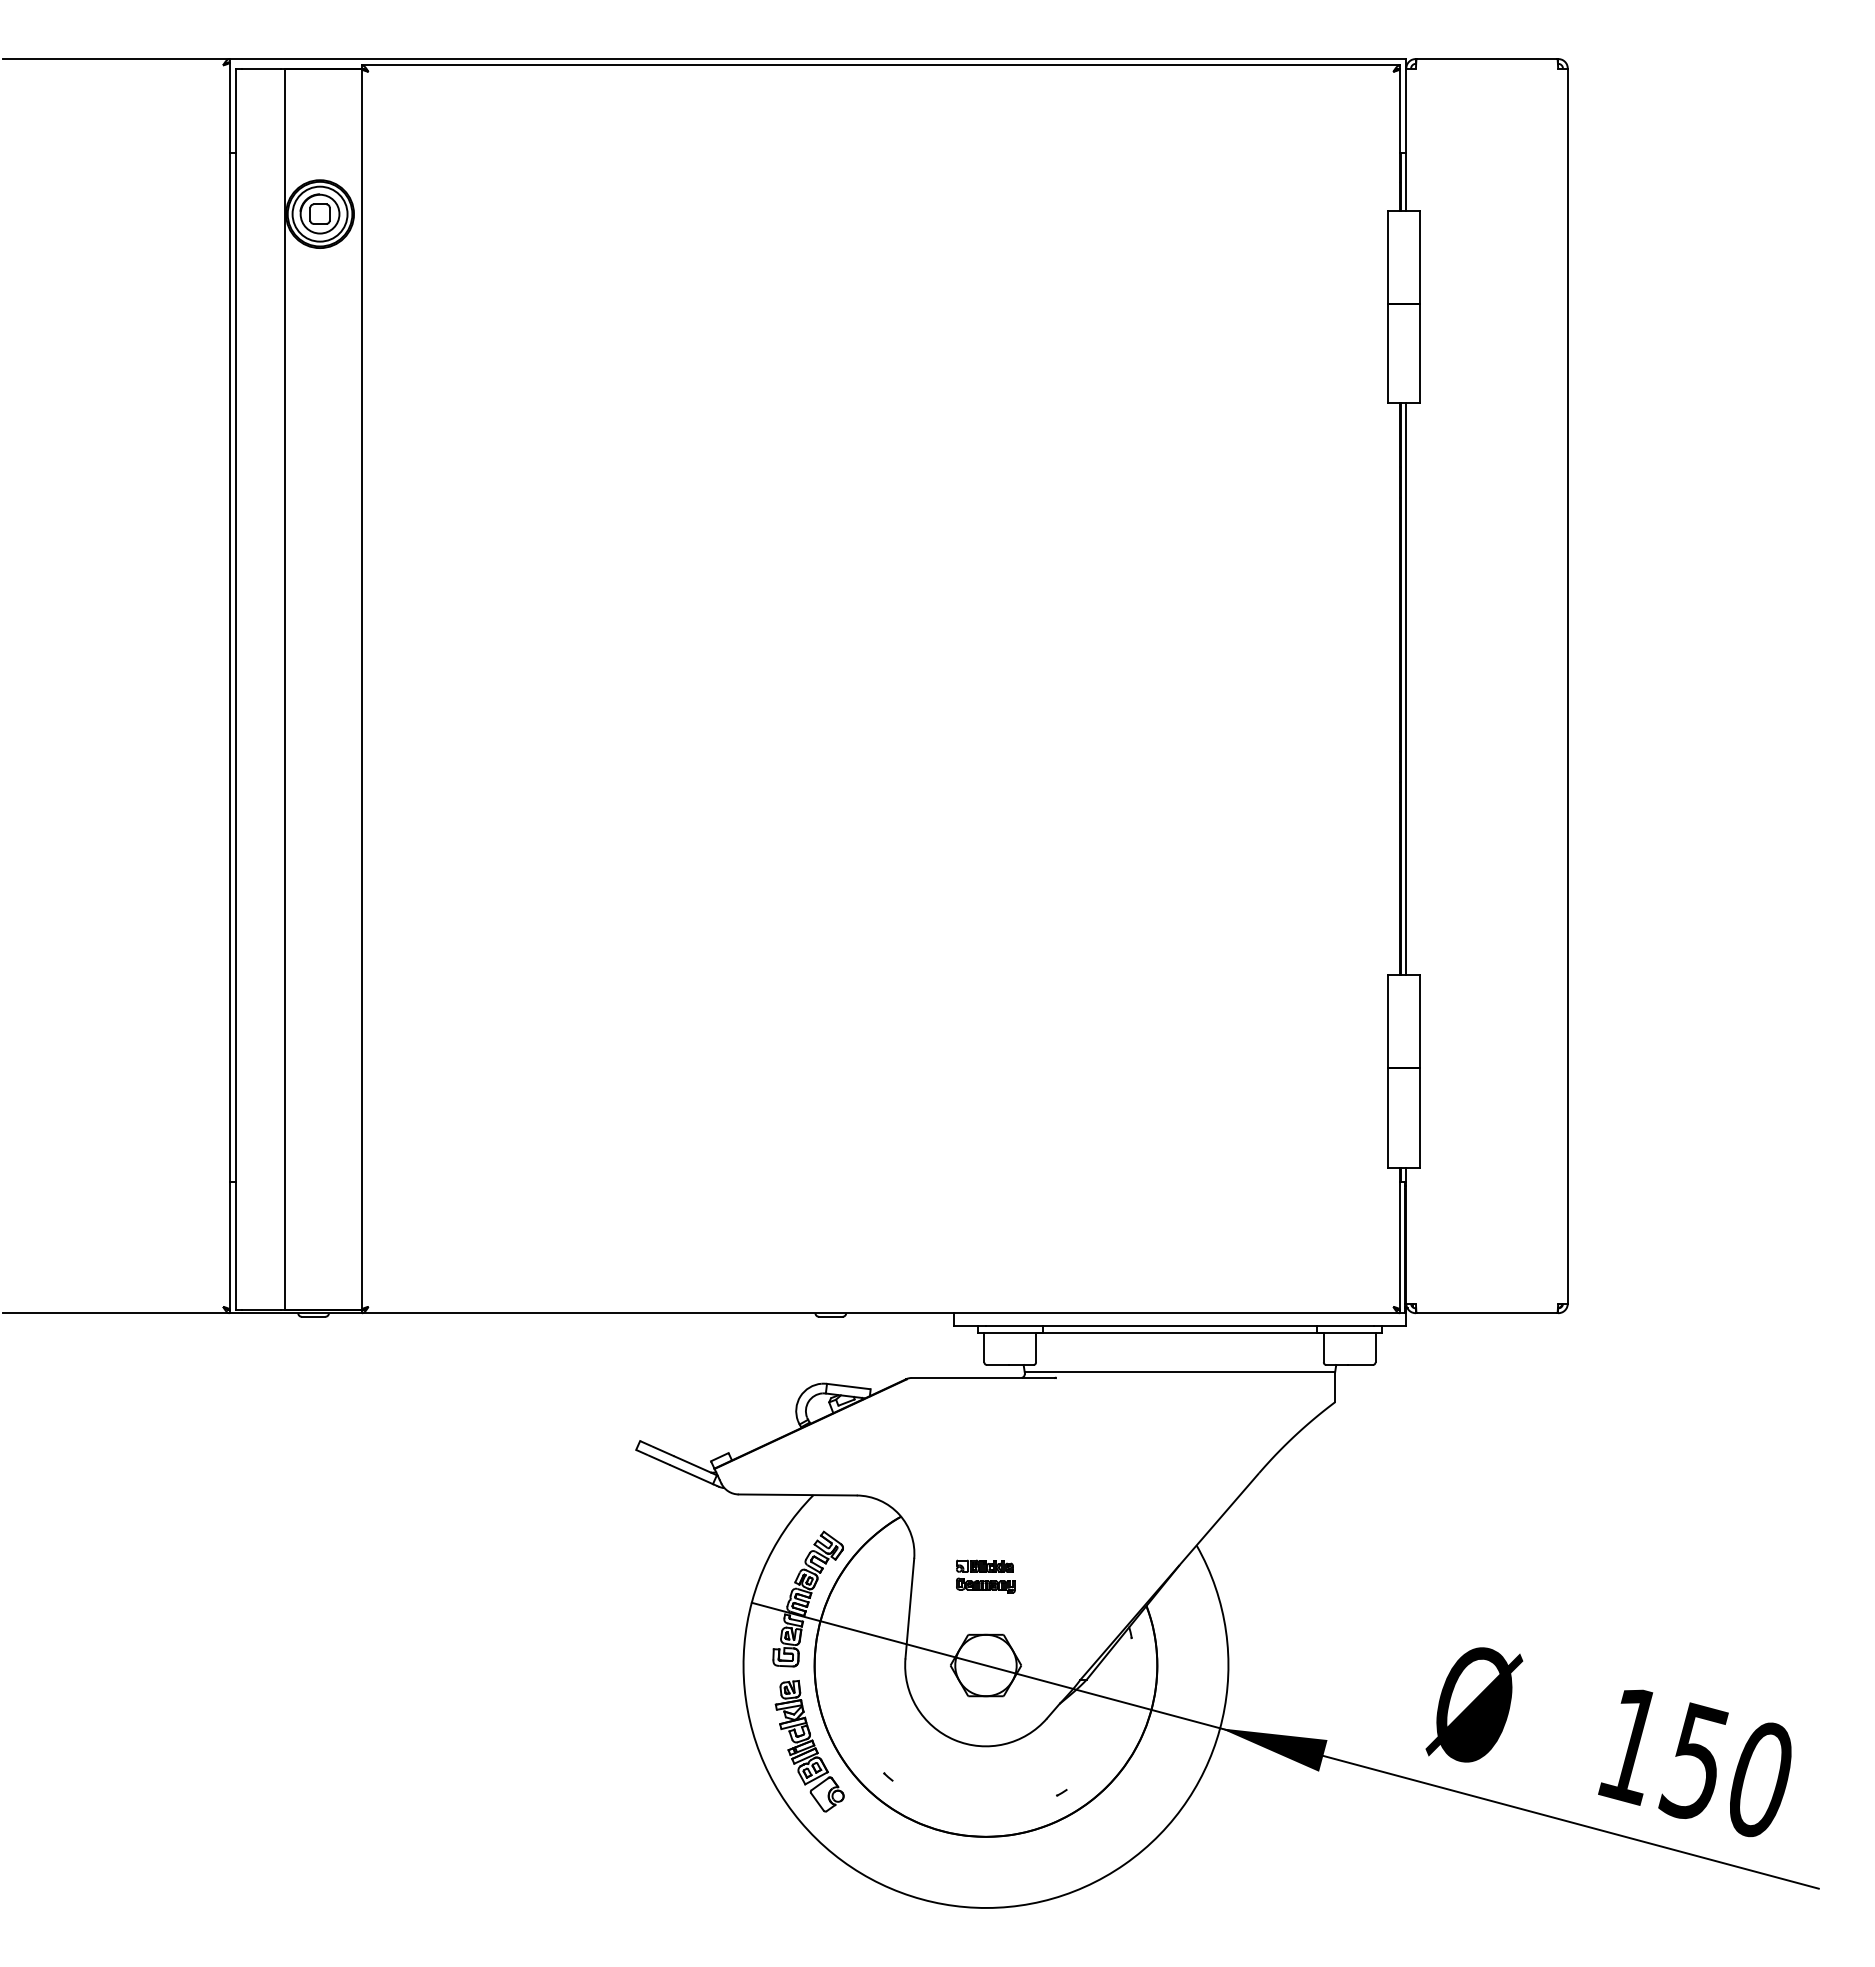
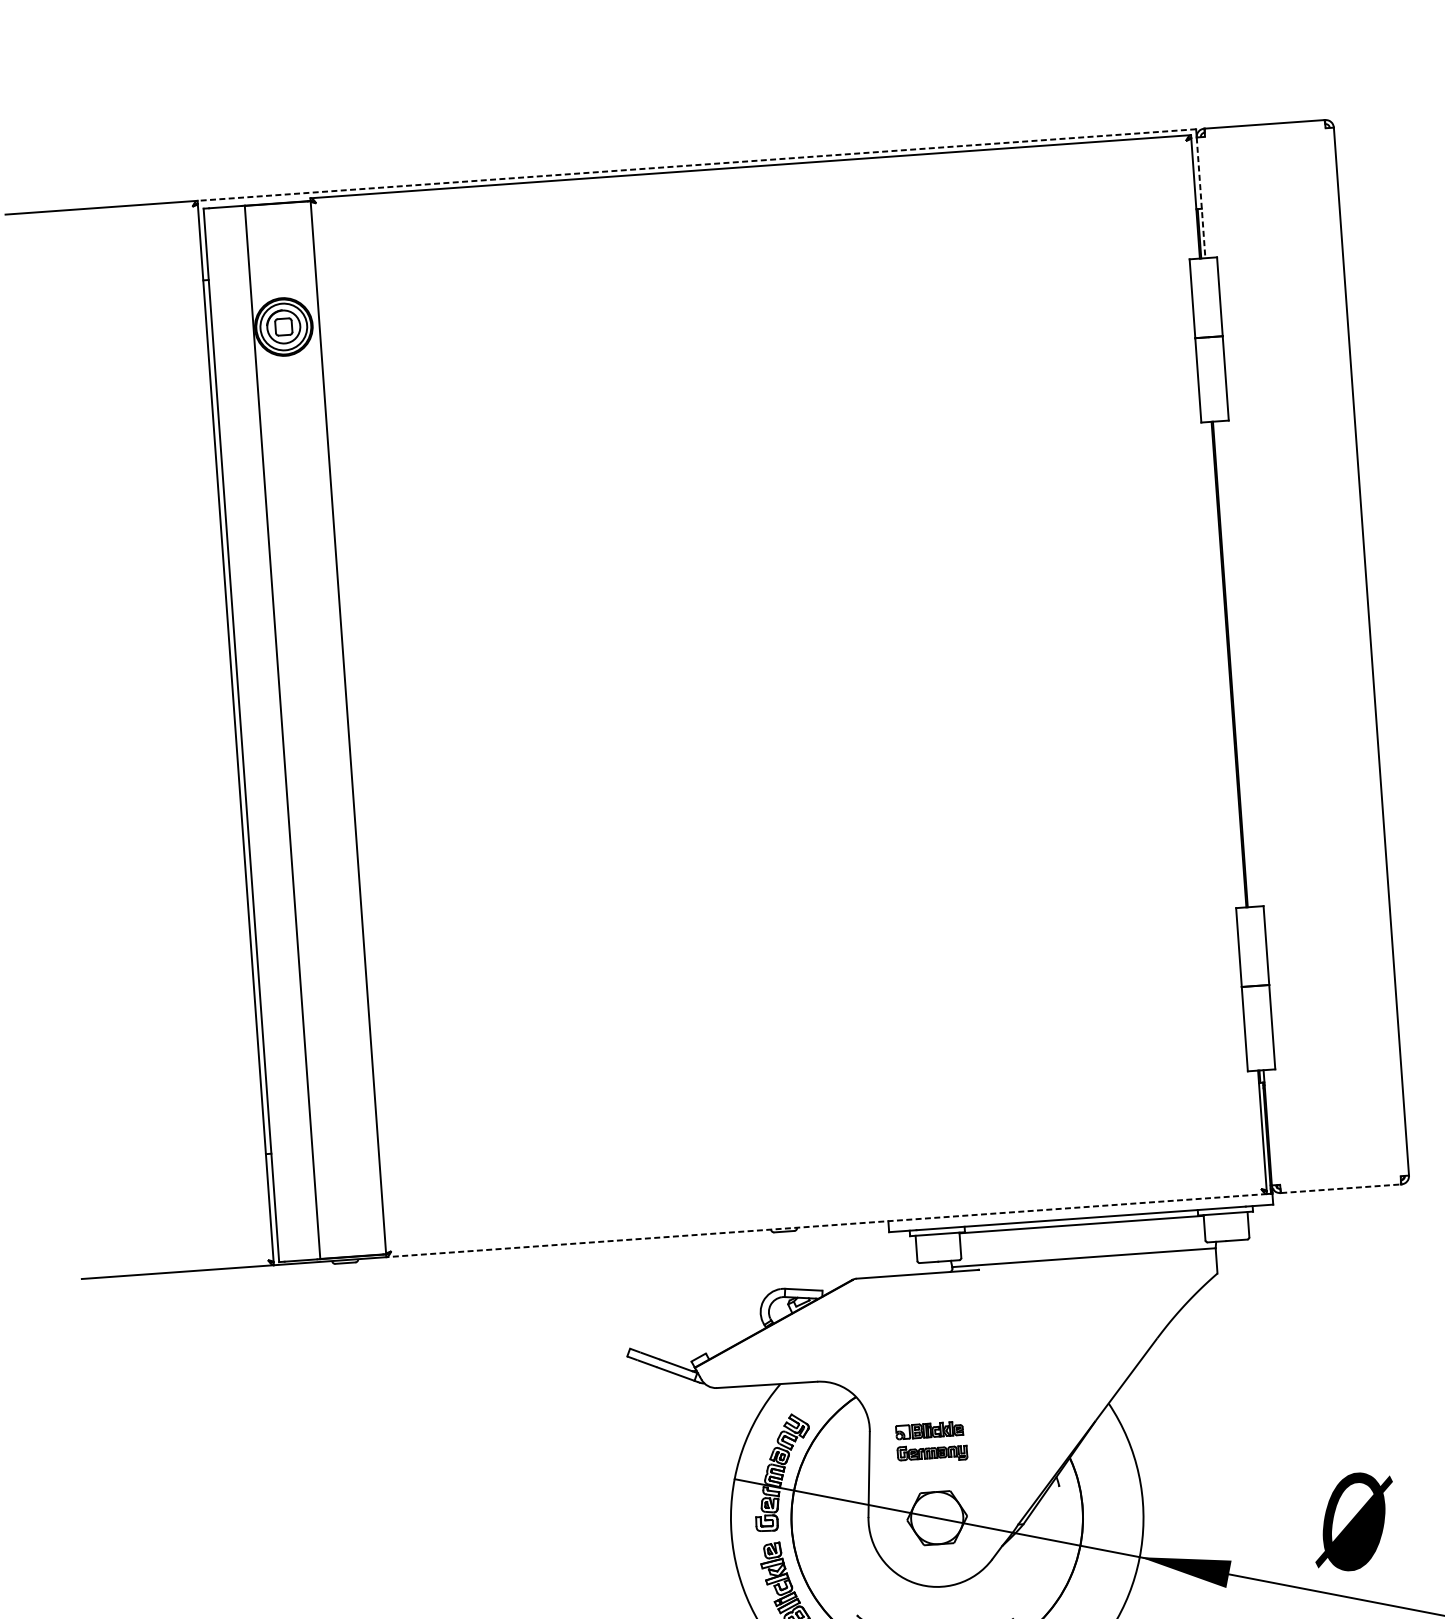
line: (817, 59) -> (696, 165), solid -> dashed
line: (1406, 140) -> (1201, 198), solid -> dashed
line: (1406, 689) -> (1234, 664), removed
line: (880, 1313) -> (826, 1225), solid -> dashed
line: (1487, 1313) -> (1341, 1188), solid -> dashed
part: (985, 1576) -> (931, 1442), size x1.4

